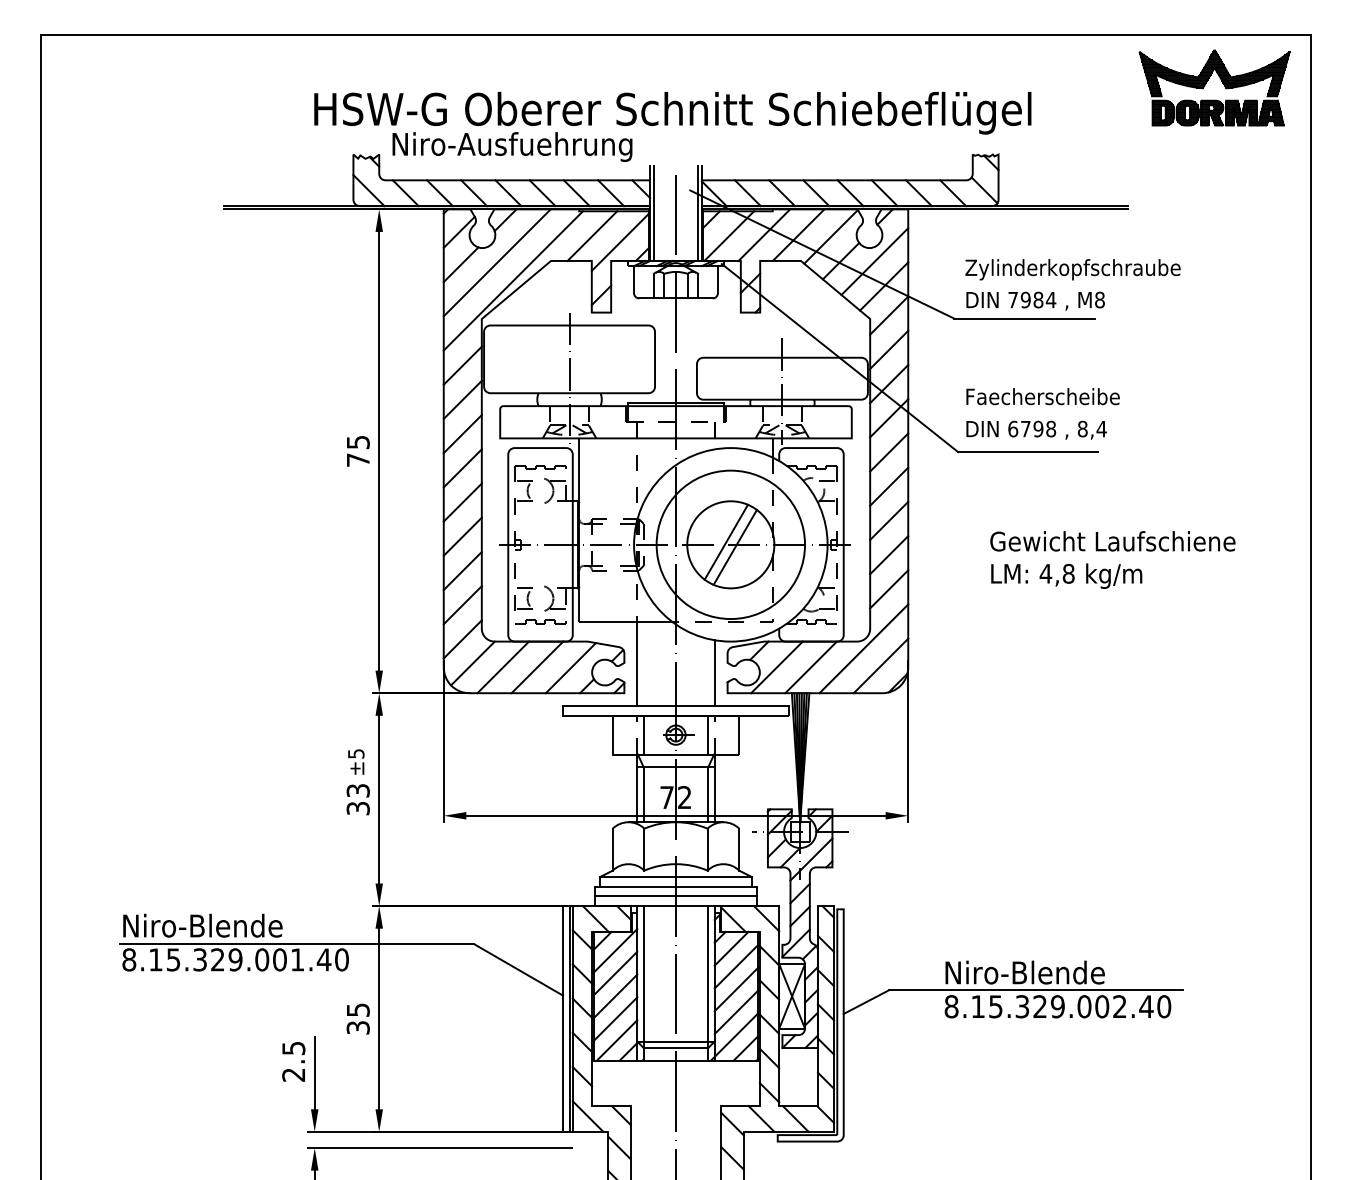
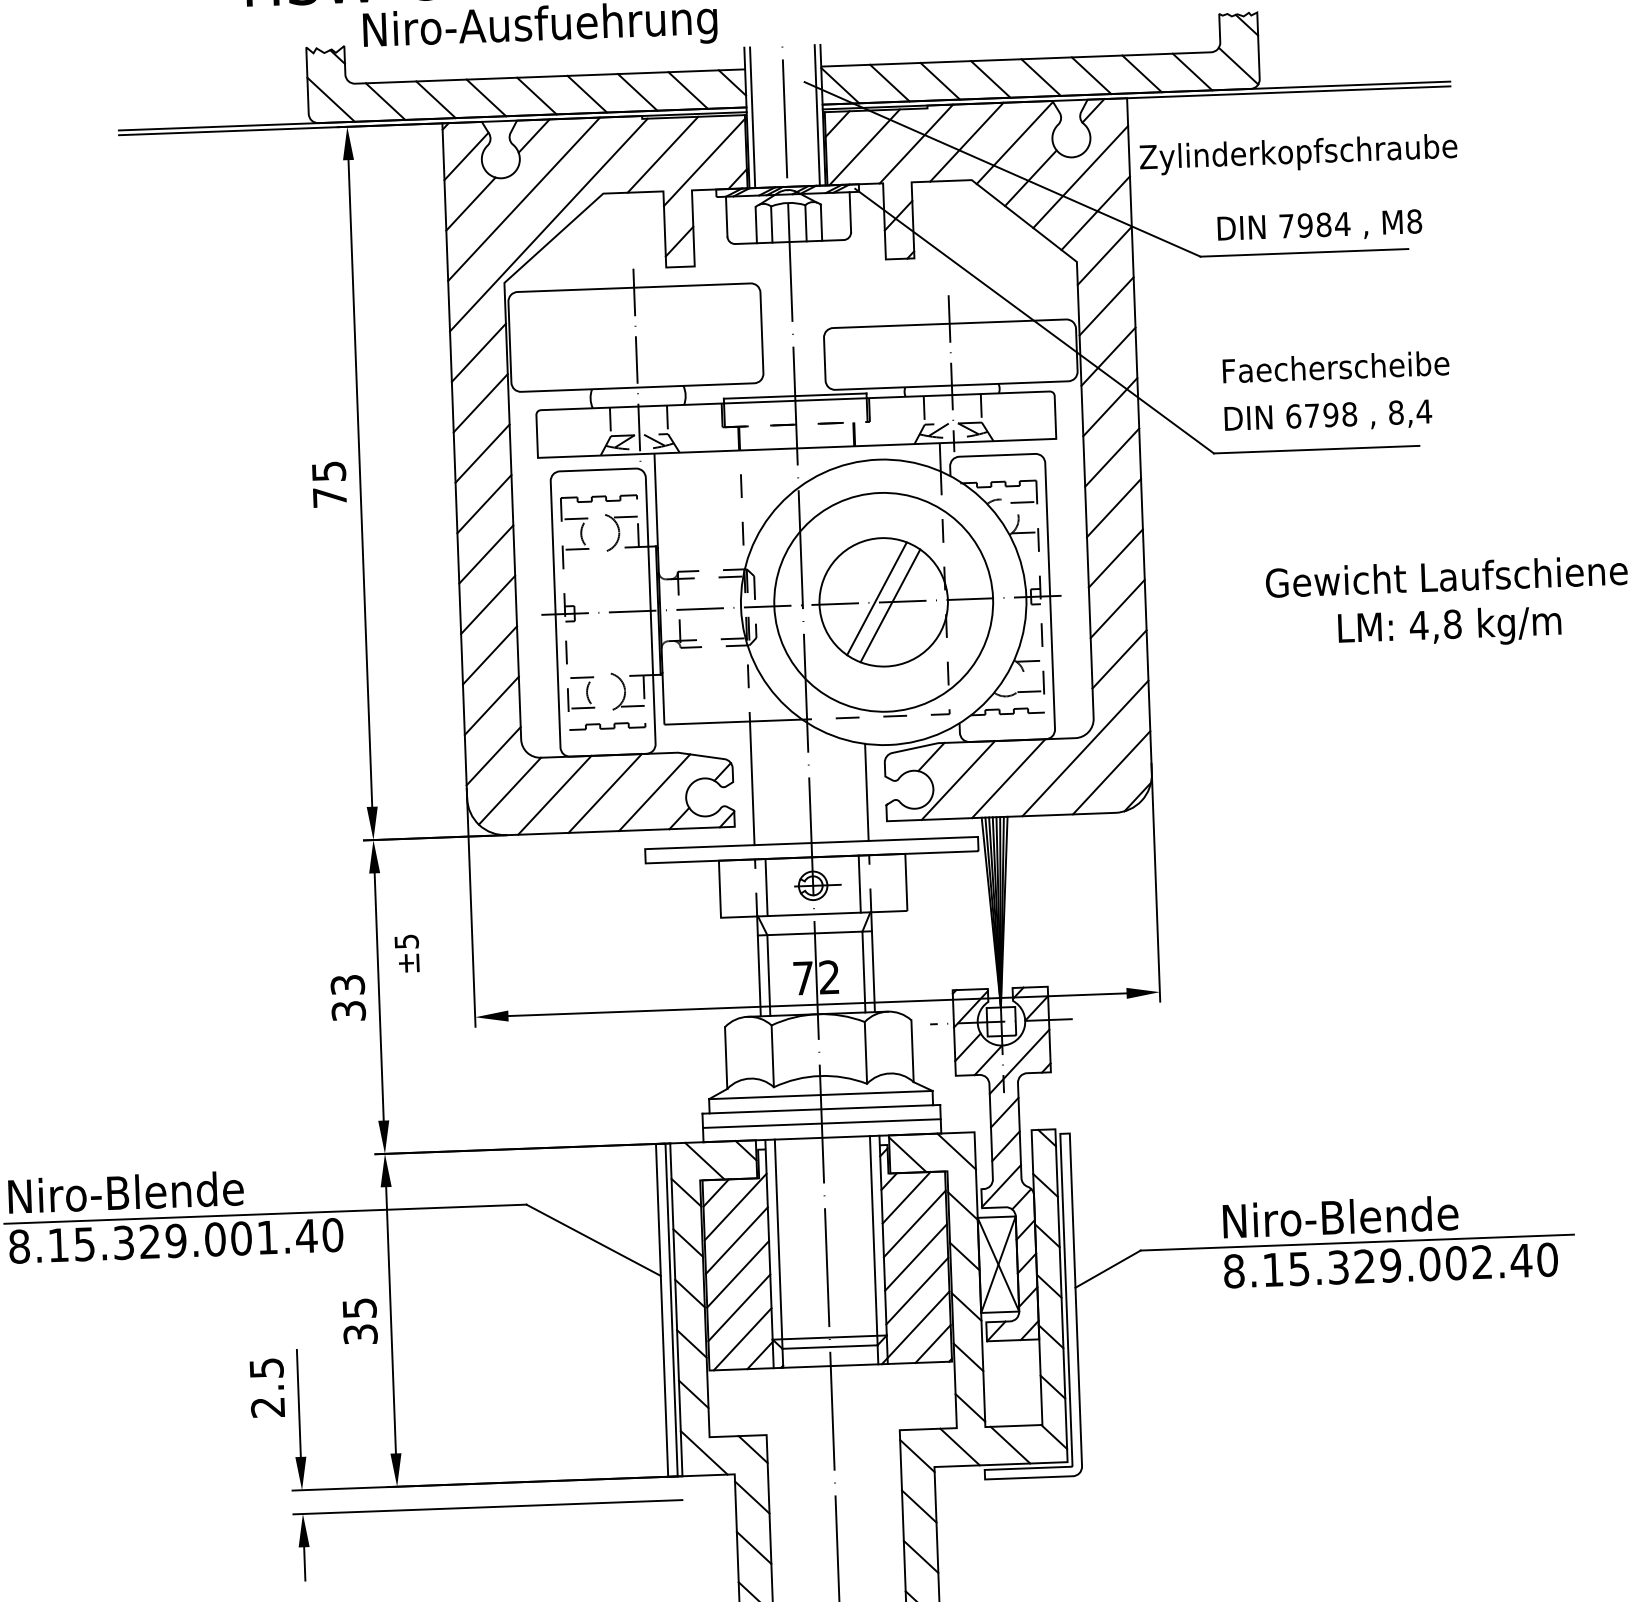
text: (1072, 269) -> (1297, 154), moved
text: (1066, 575) -> (1449, 626), moved
text: (356, 761) -> (407, 952), moved

